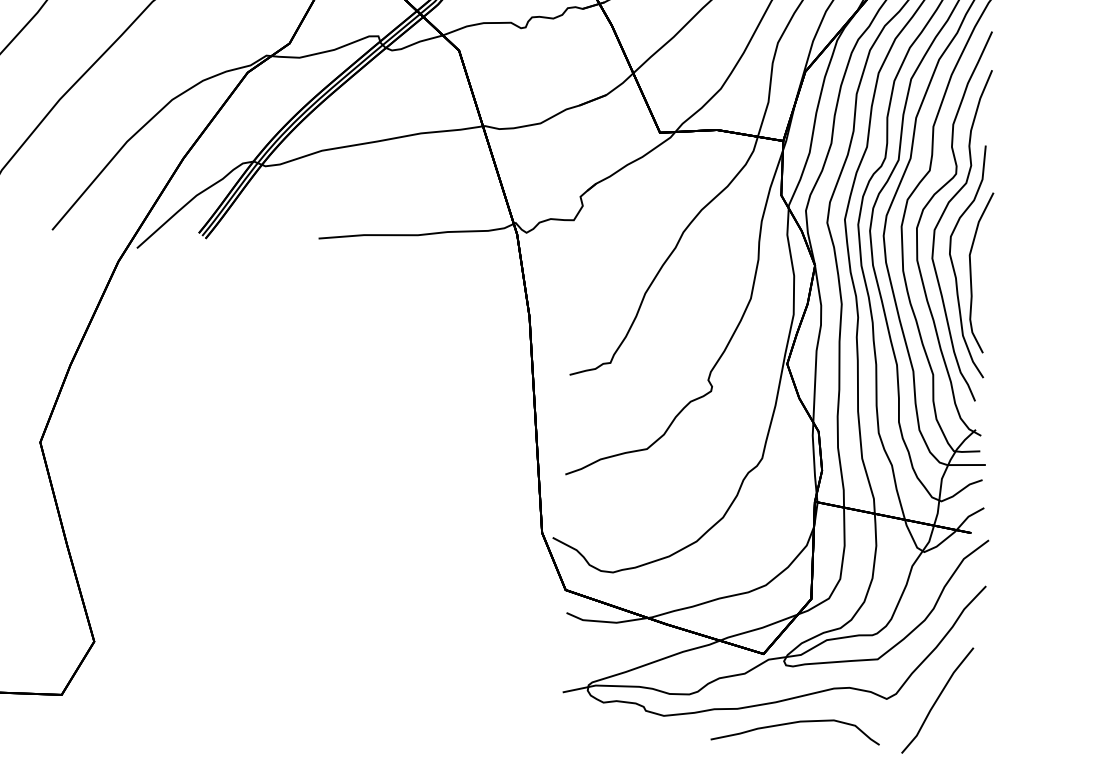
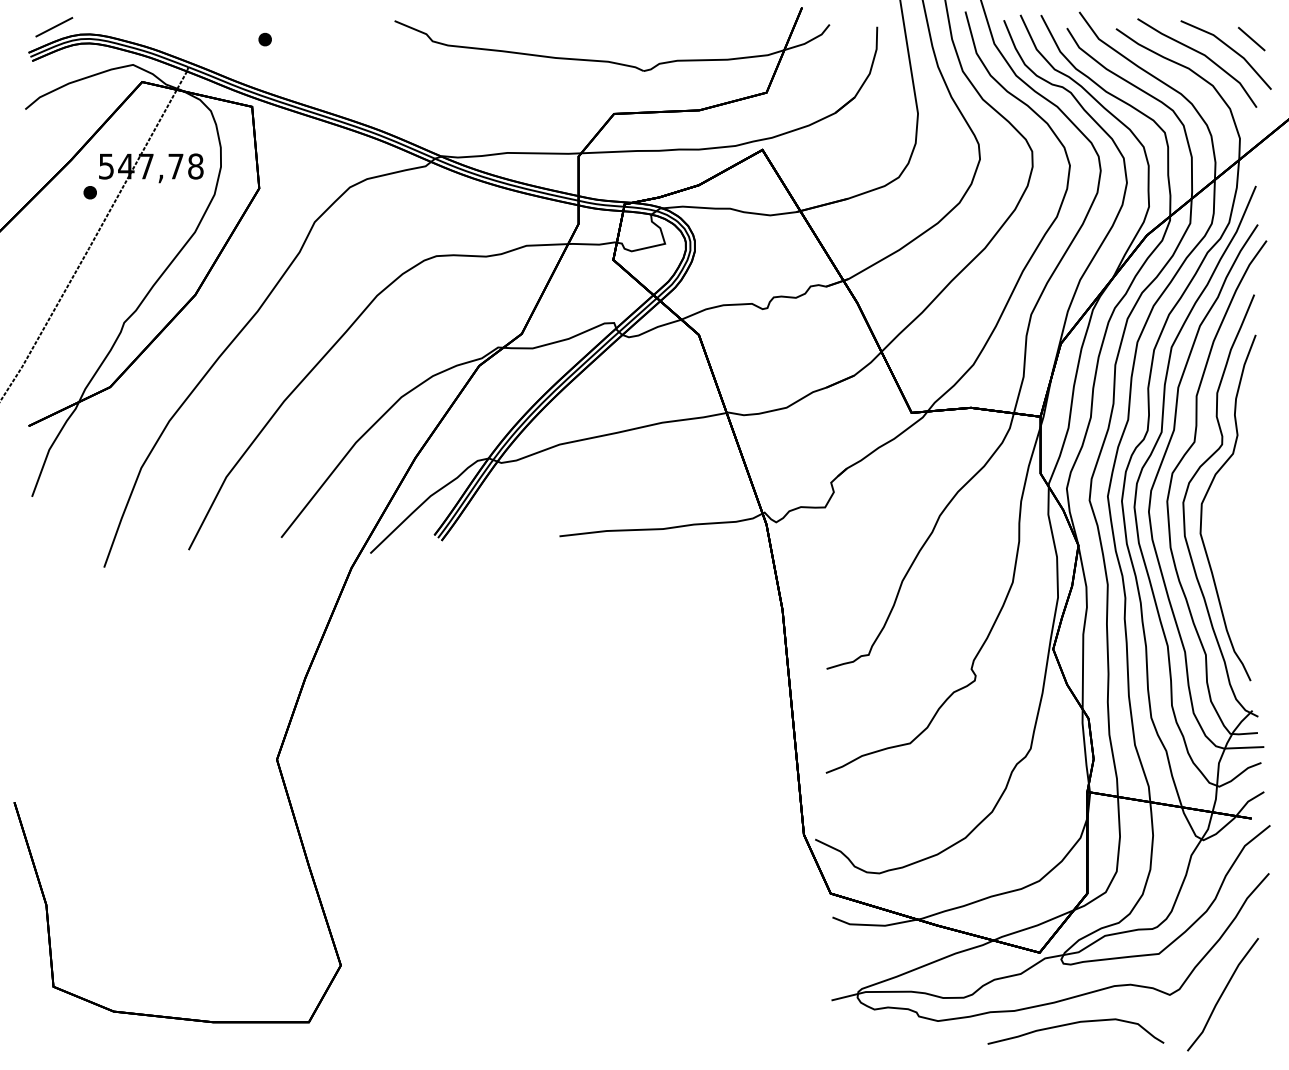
part: (969, 260) -> (1239, 534), removed

